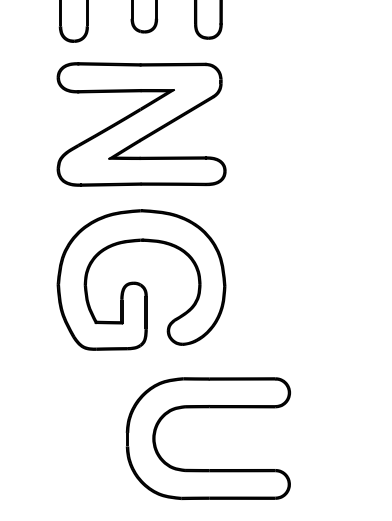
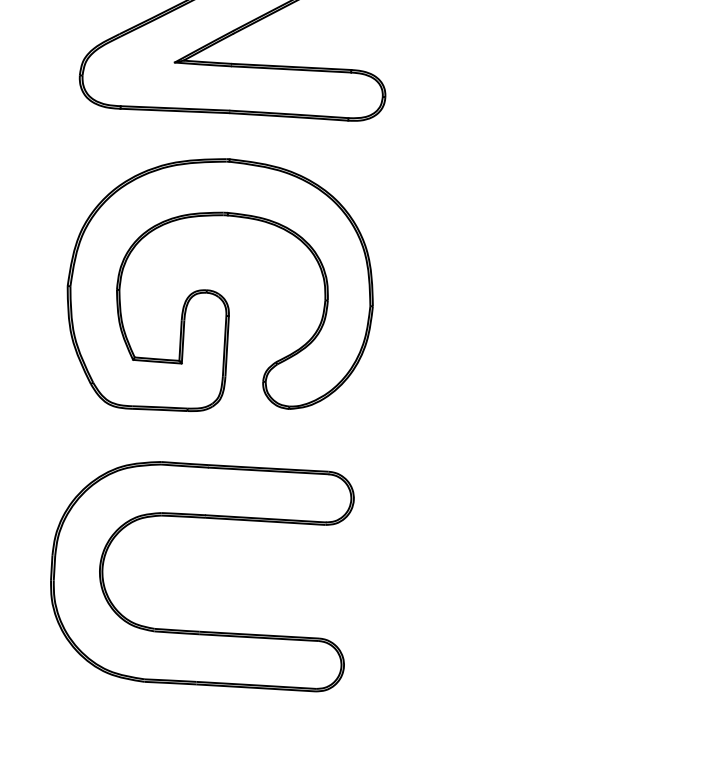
part: (207, 408) -> (201, 519), moved

